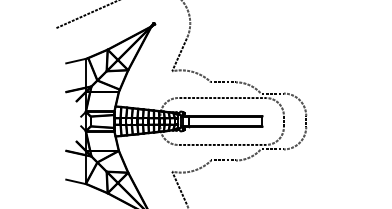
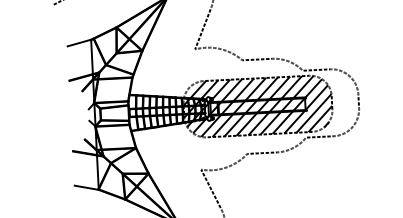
hatch: (221, 121) -> (257, 106), added

